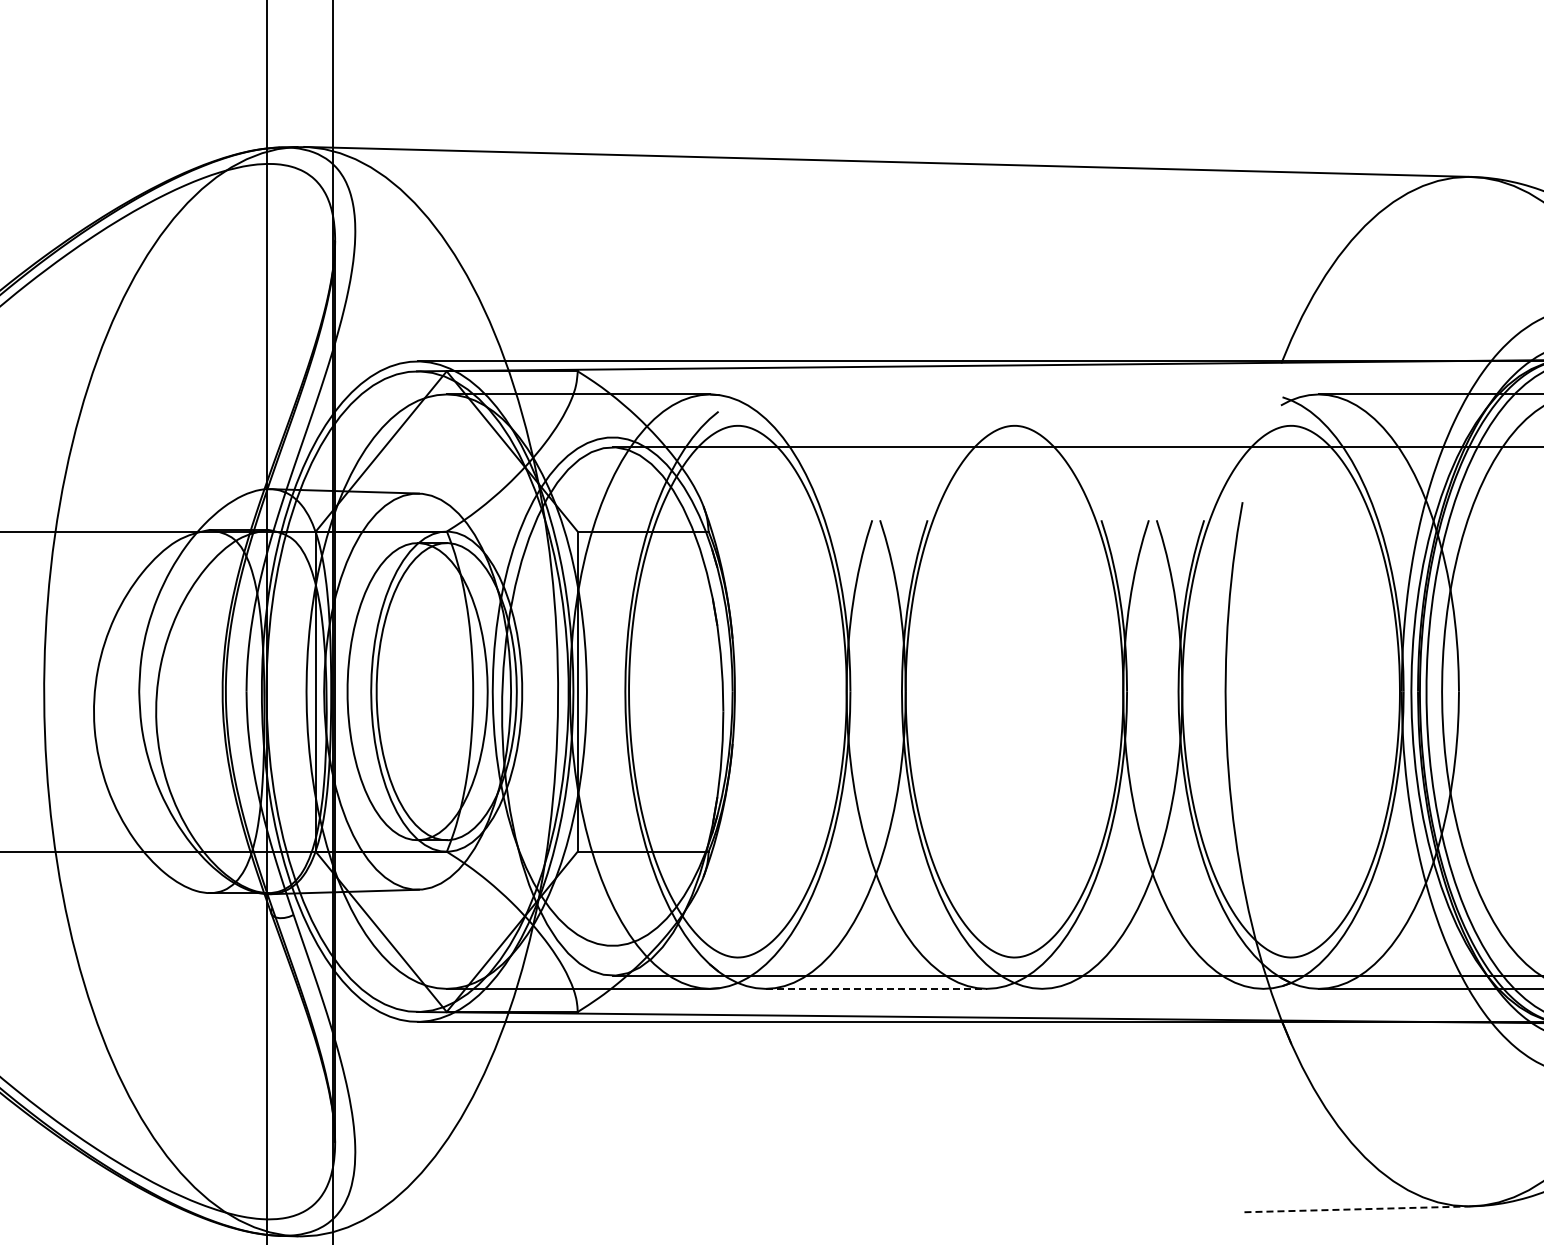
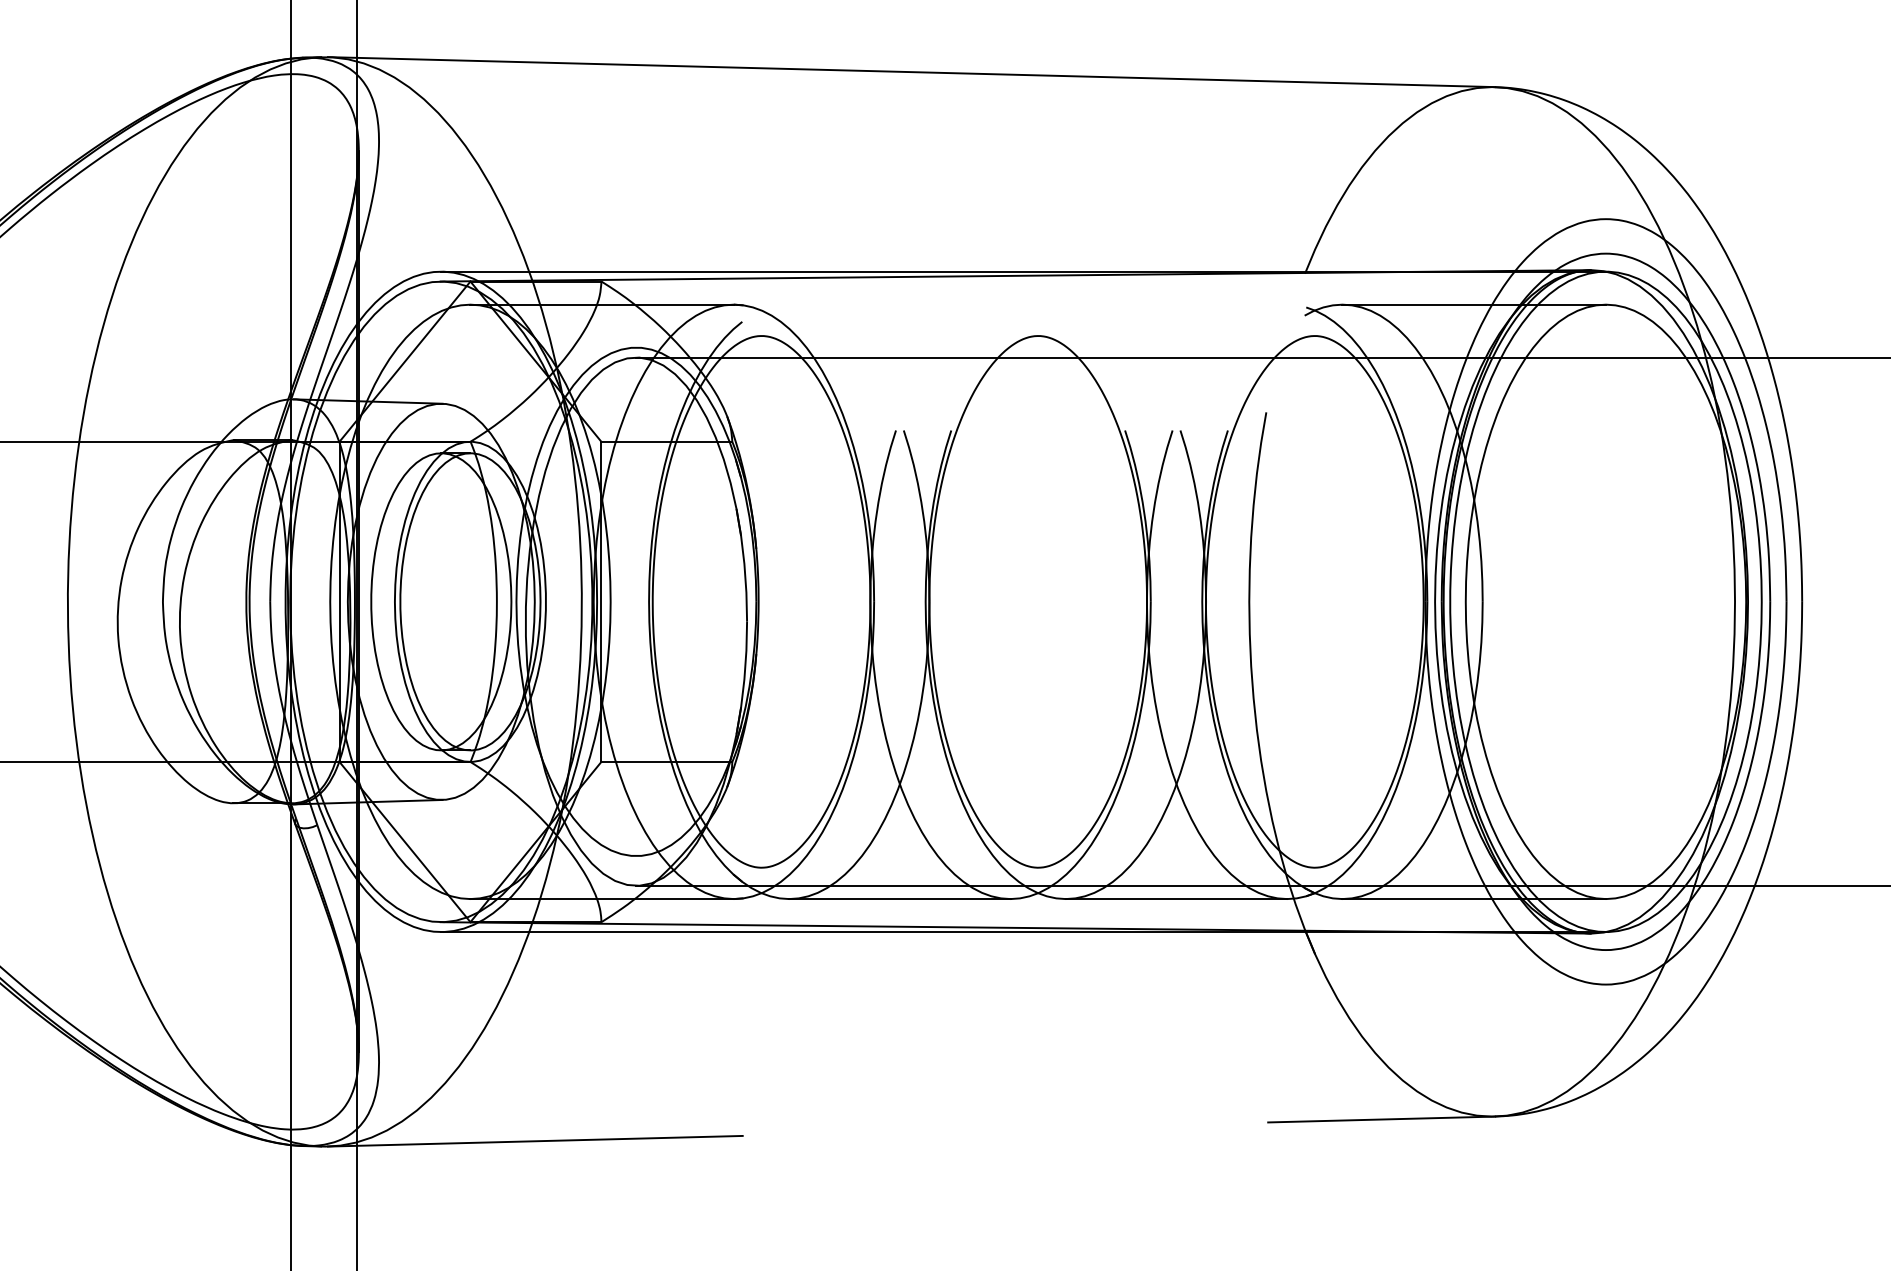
line: (875, 989) -> (899, 899), dashed -> solid
line: (1152, 989) -> (1176, 899), added
line: (1357, 1209) -> (1381, 1119), dashed -> solid
line: (510, 1230) -> (534, 1140), added

